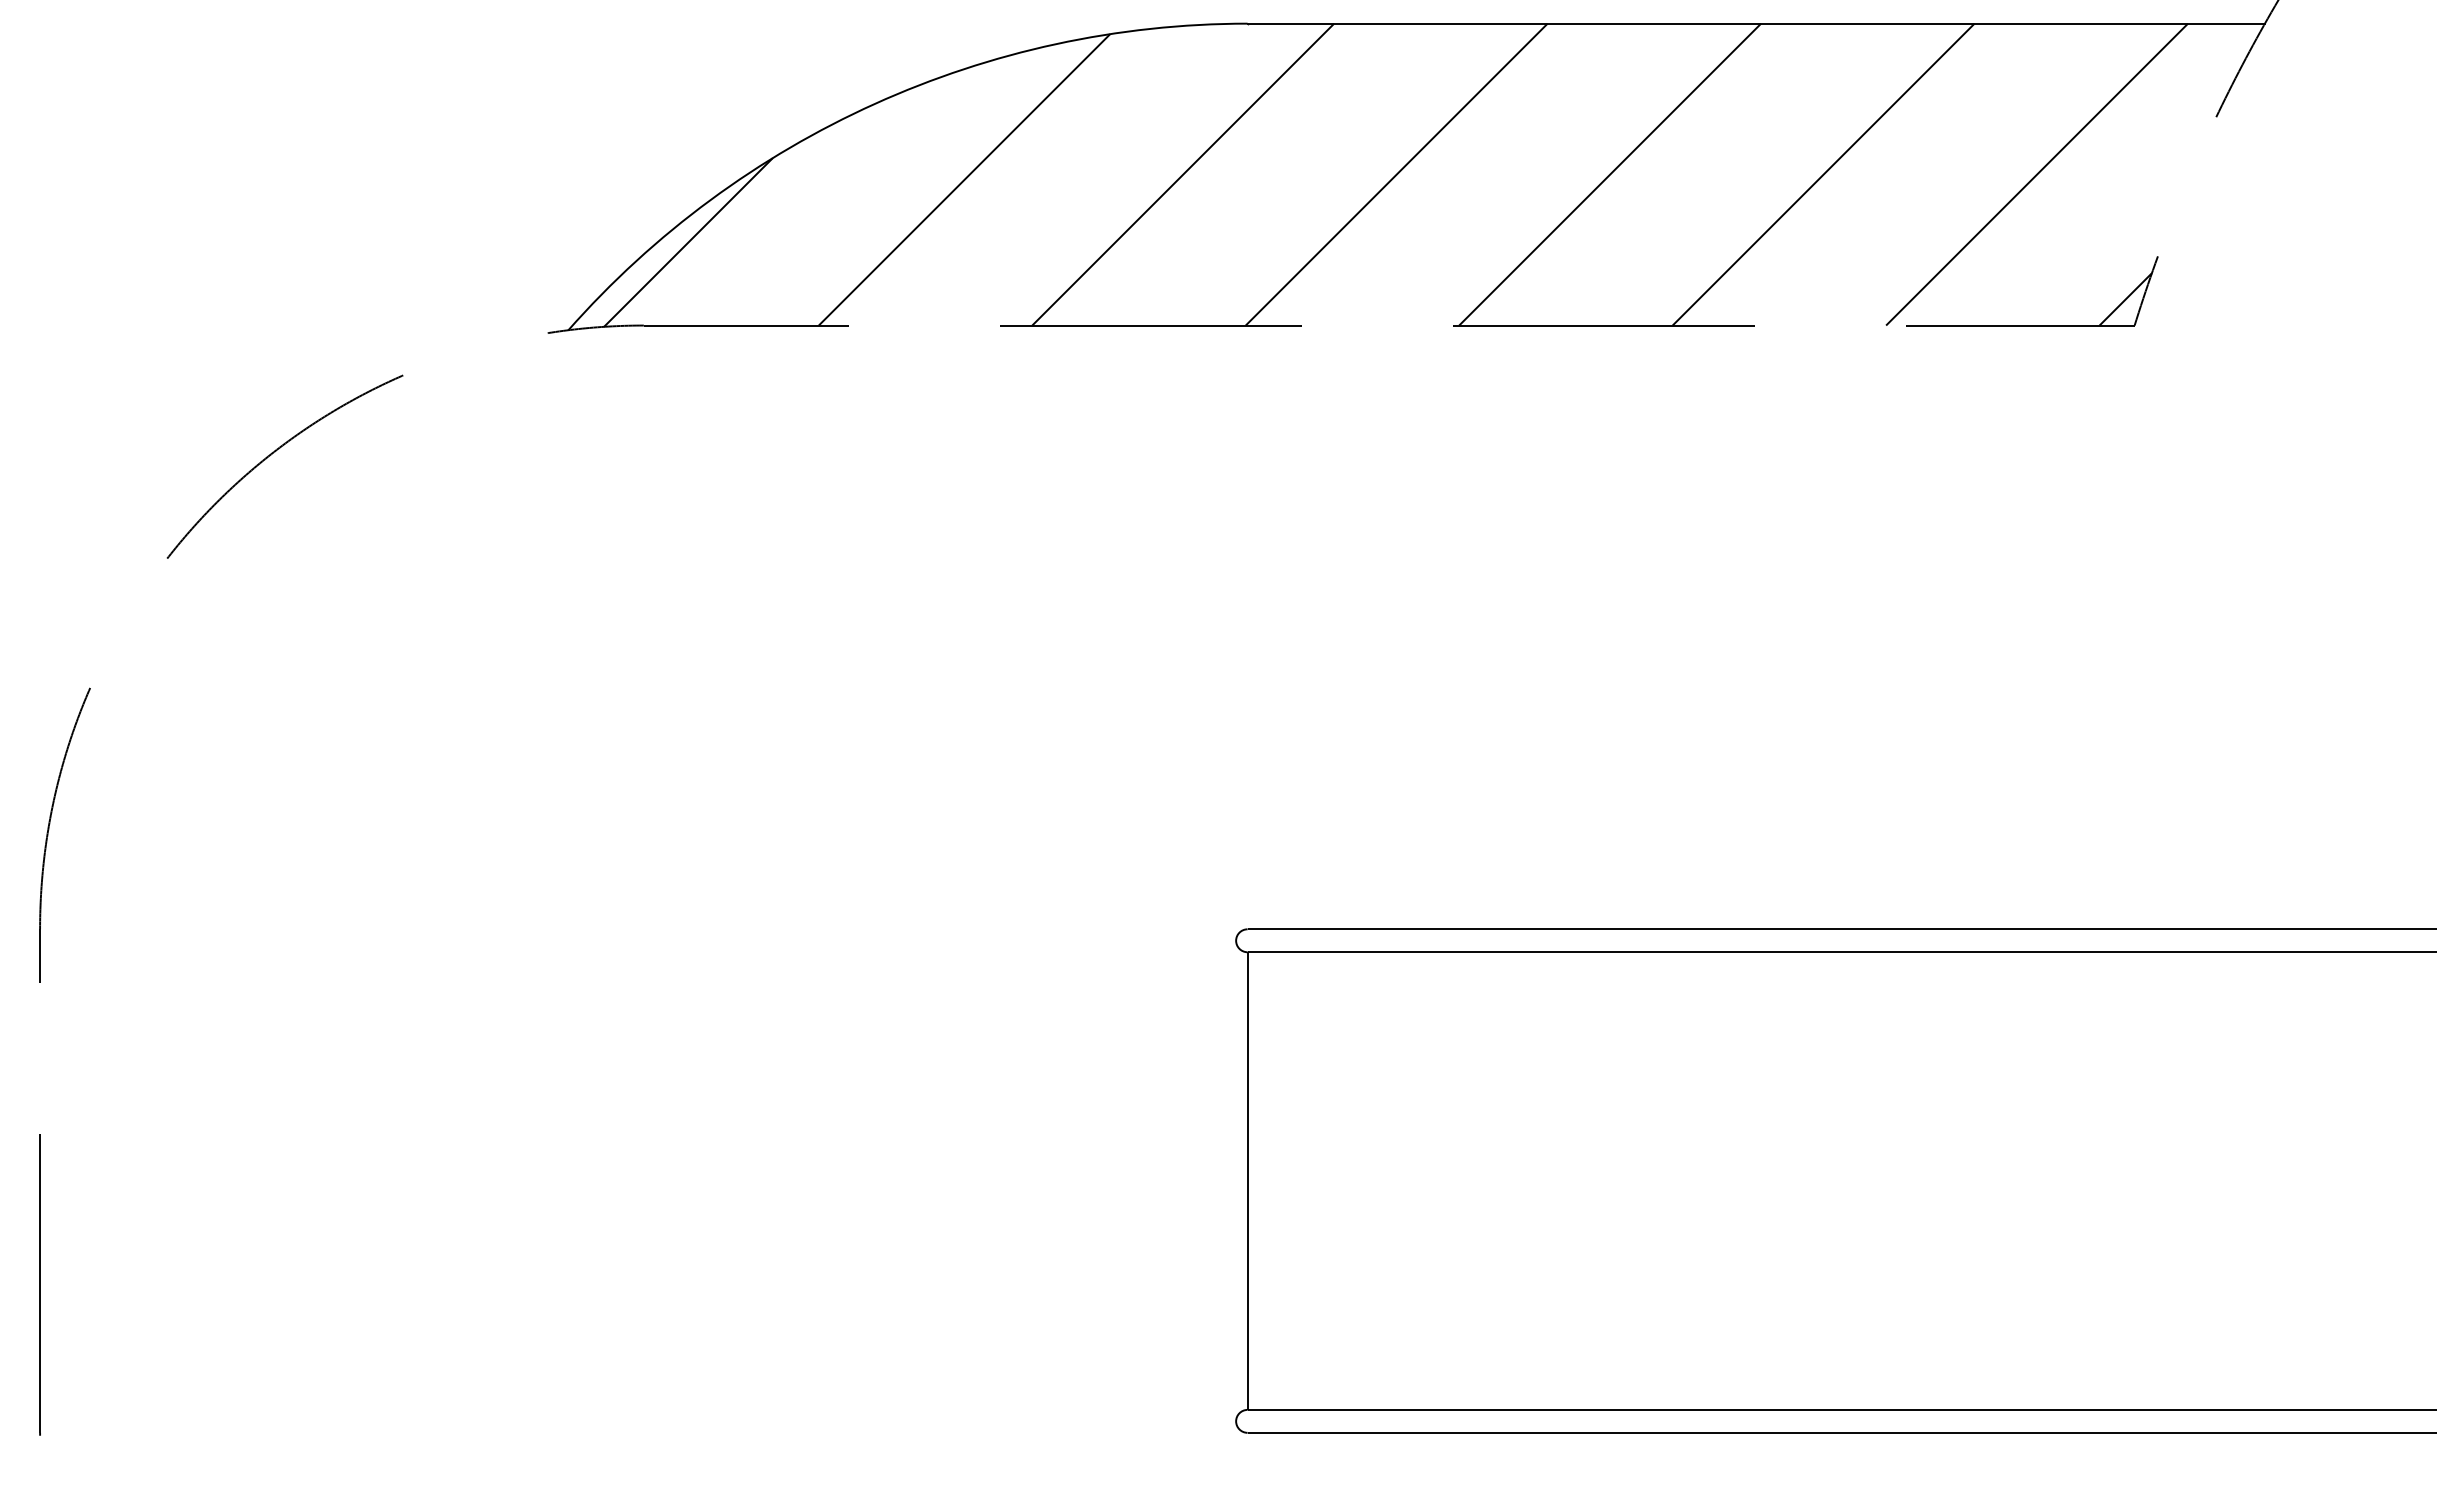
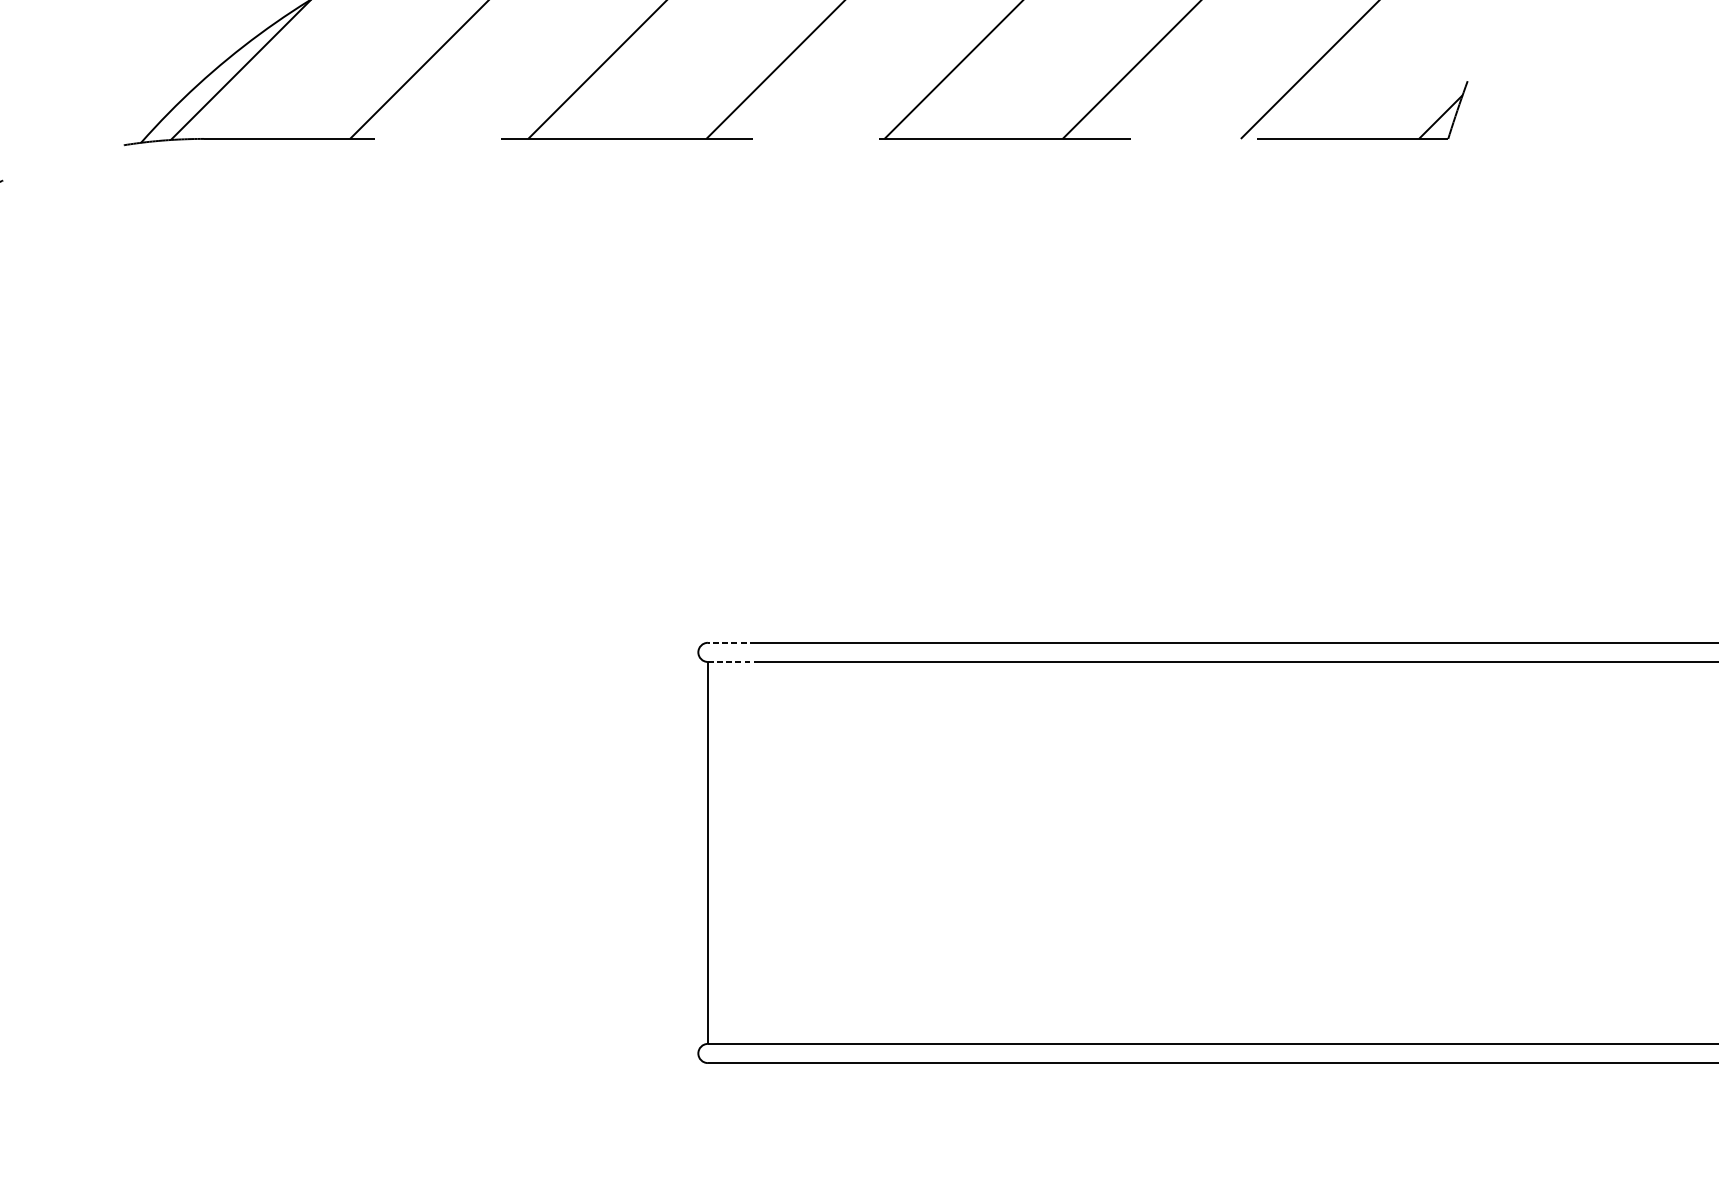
line: (1276, 929) -> (732, 642), solid -> dashed
line: (1276, 952) -> (732, 662), solid -> dashed

